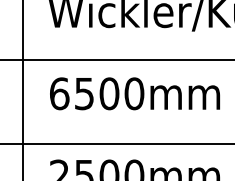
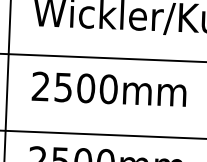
text: (59, 93) -> (40, 86), 6500mm -> 2500mm

